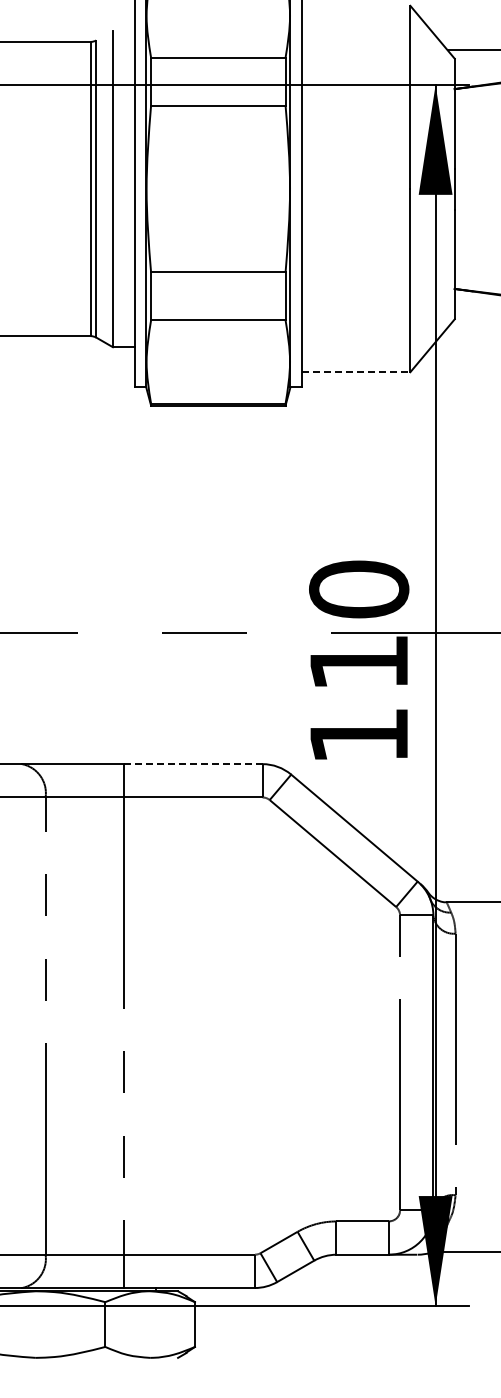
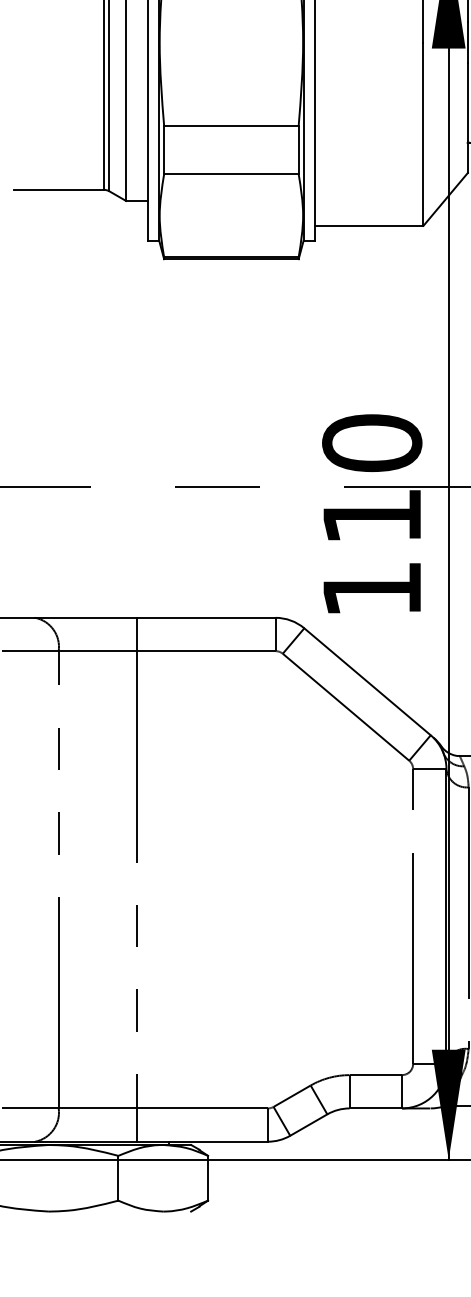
line: (356, 372) -> (369, 226), dashed -> solid
line: (193, 764) -> (206, 618), dashed -> solid

